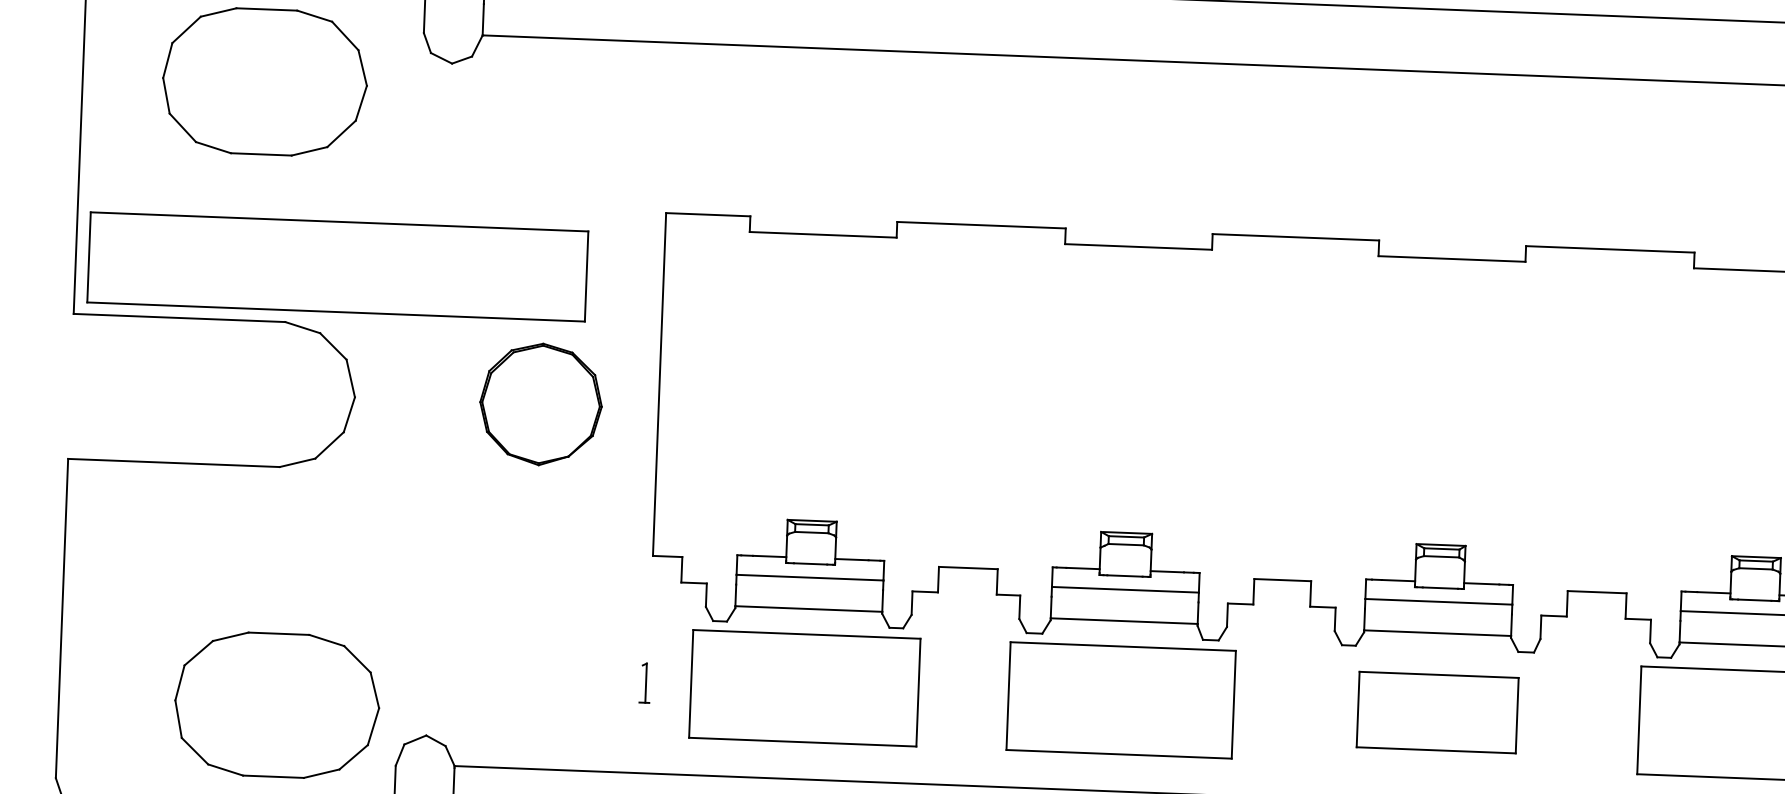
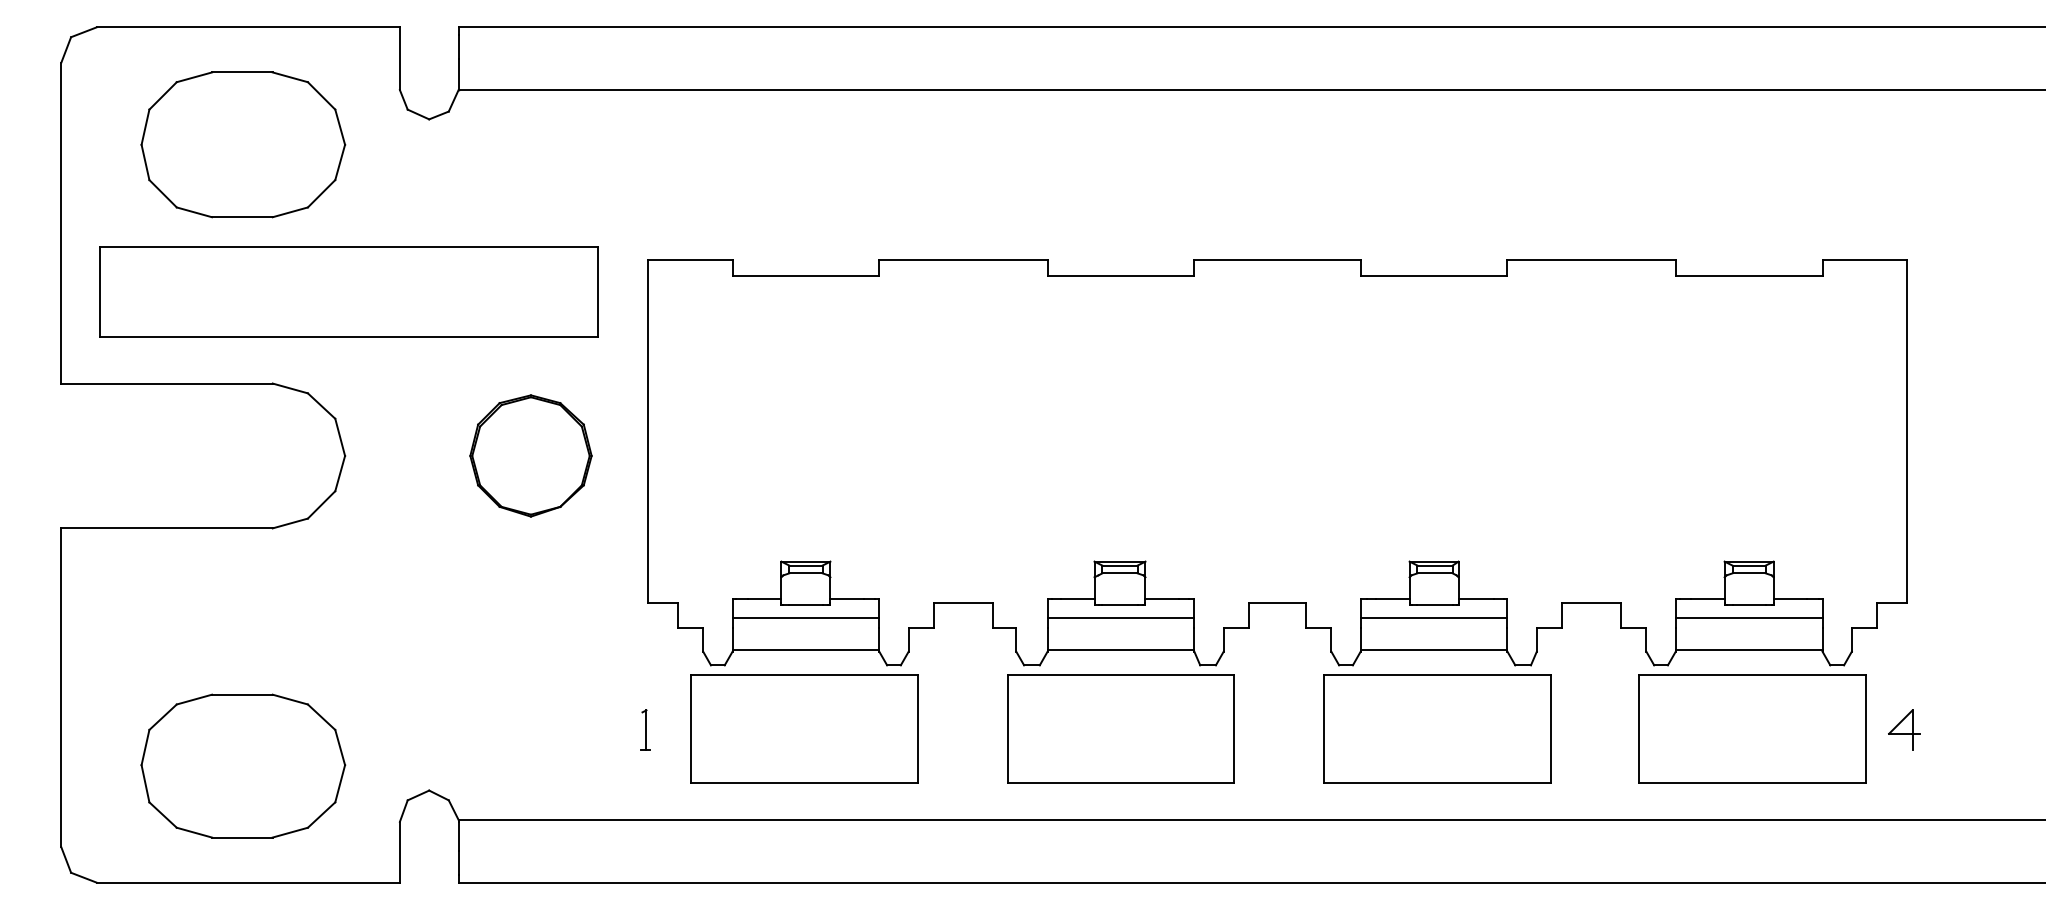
part: (337, 266) -> (348, 291), moved
part: (277, 704) -> (243, 765), moved
part: (1438, 712) -> (1437, 728), size x1.43

